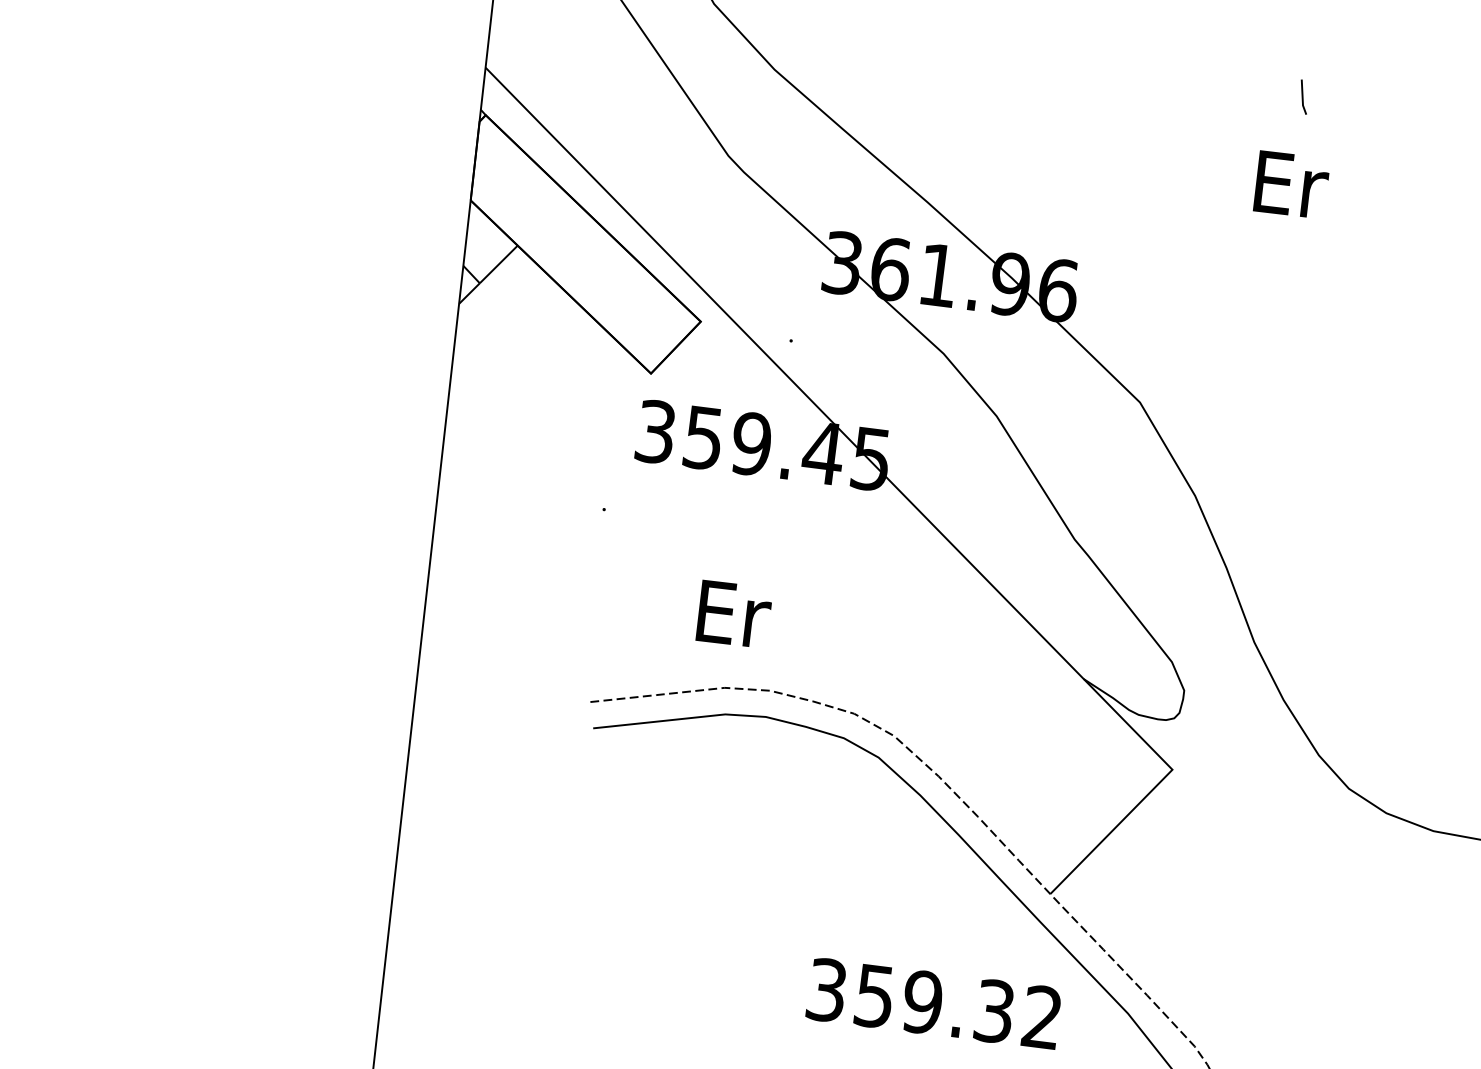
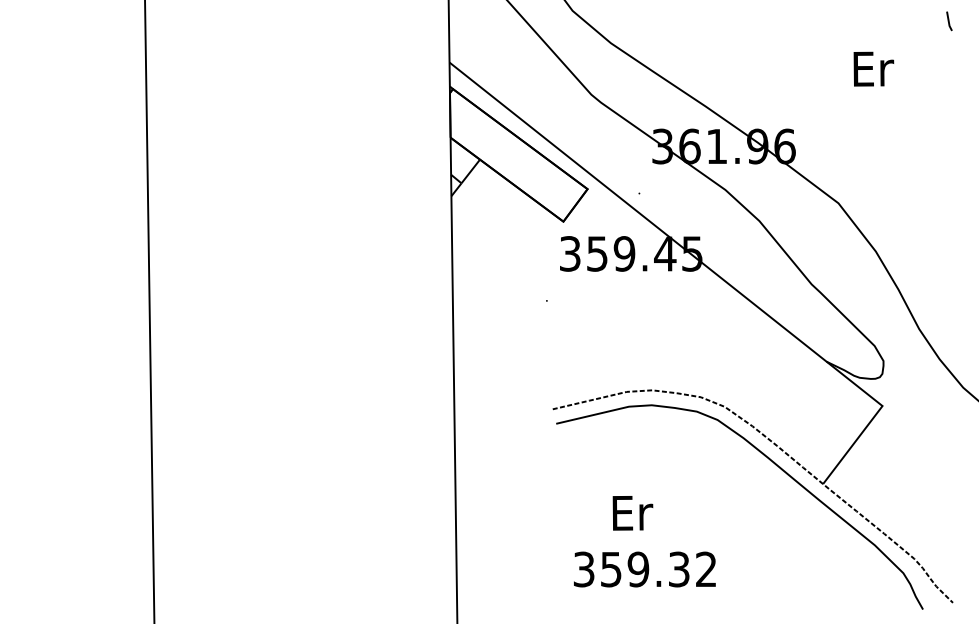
line: (1303, 97) -> (949, 21), moved
text: (1291, 183) -> (873, 68), moved
text: (733, 614) -> (632, 513), moved
text: (933, 1003) -> (644, 569), moved

